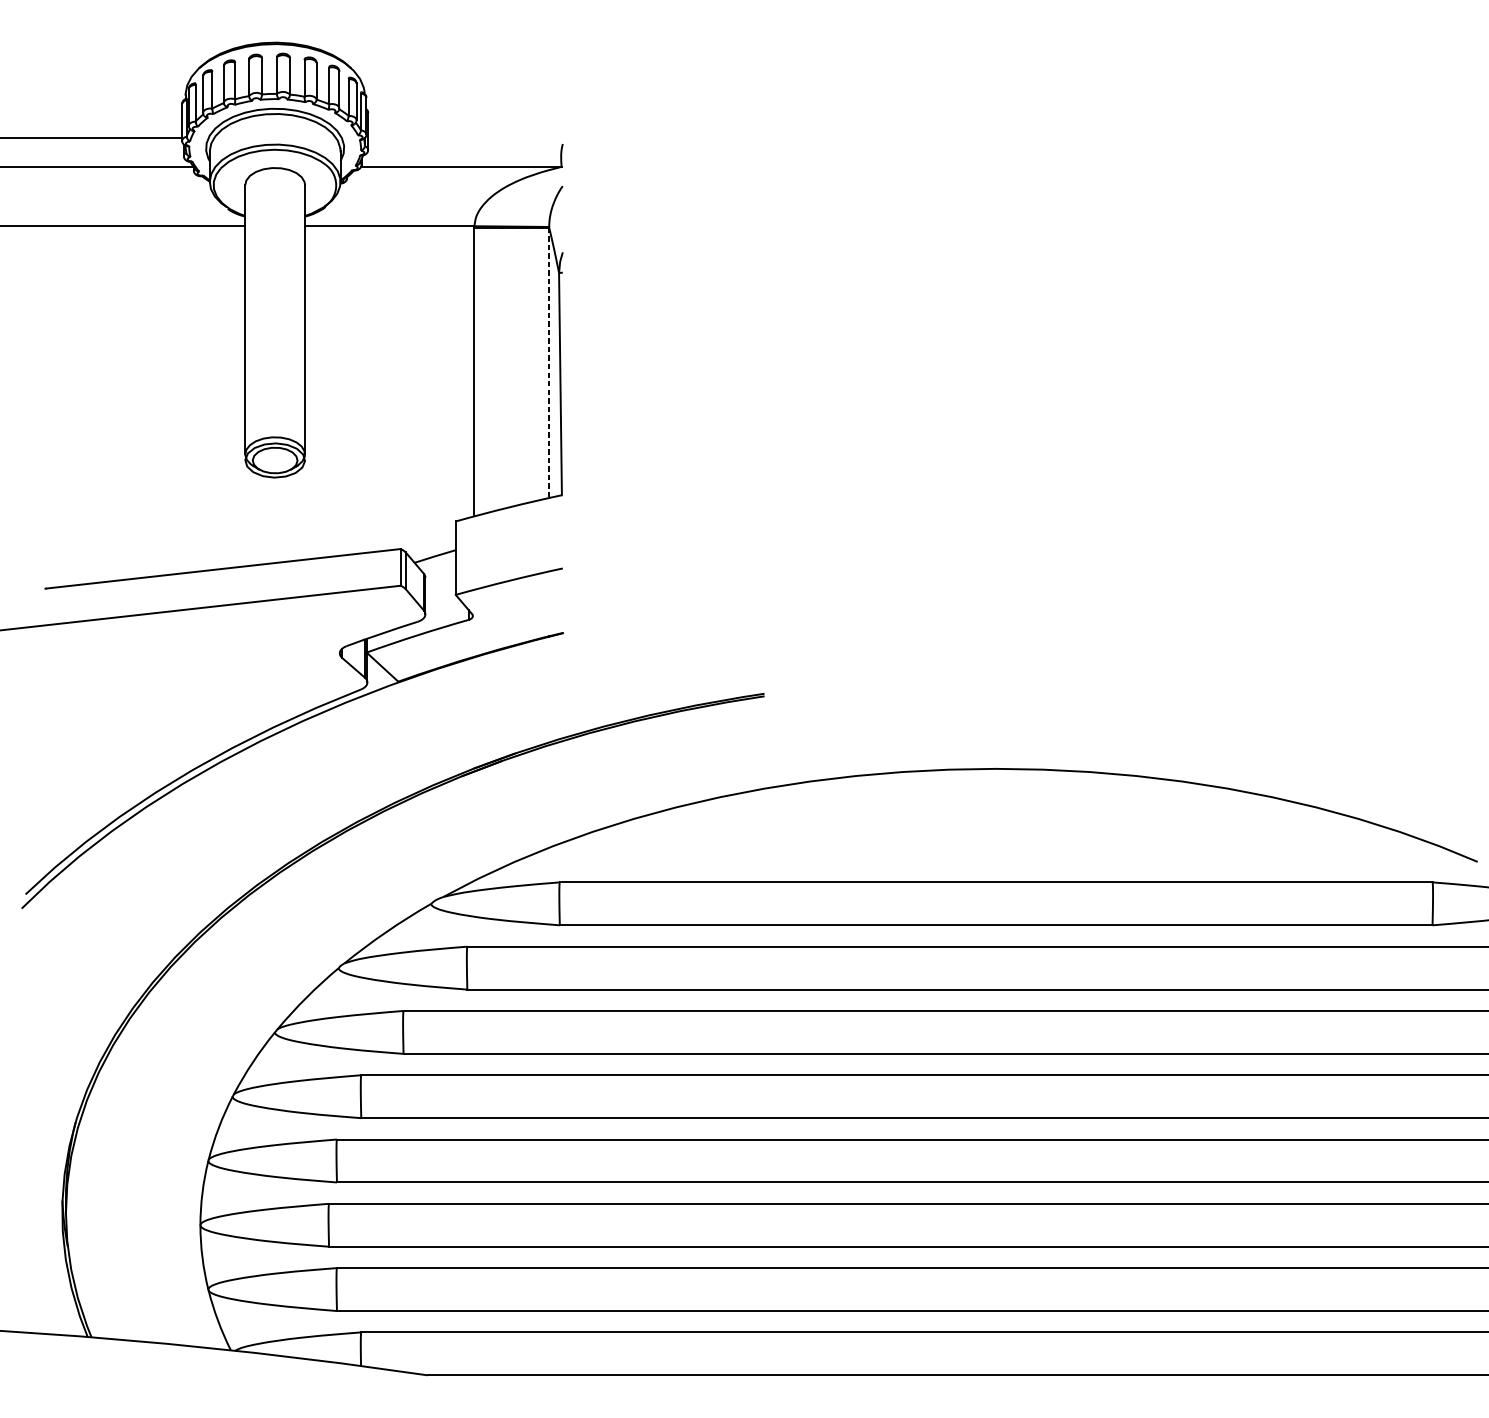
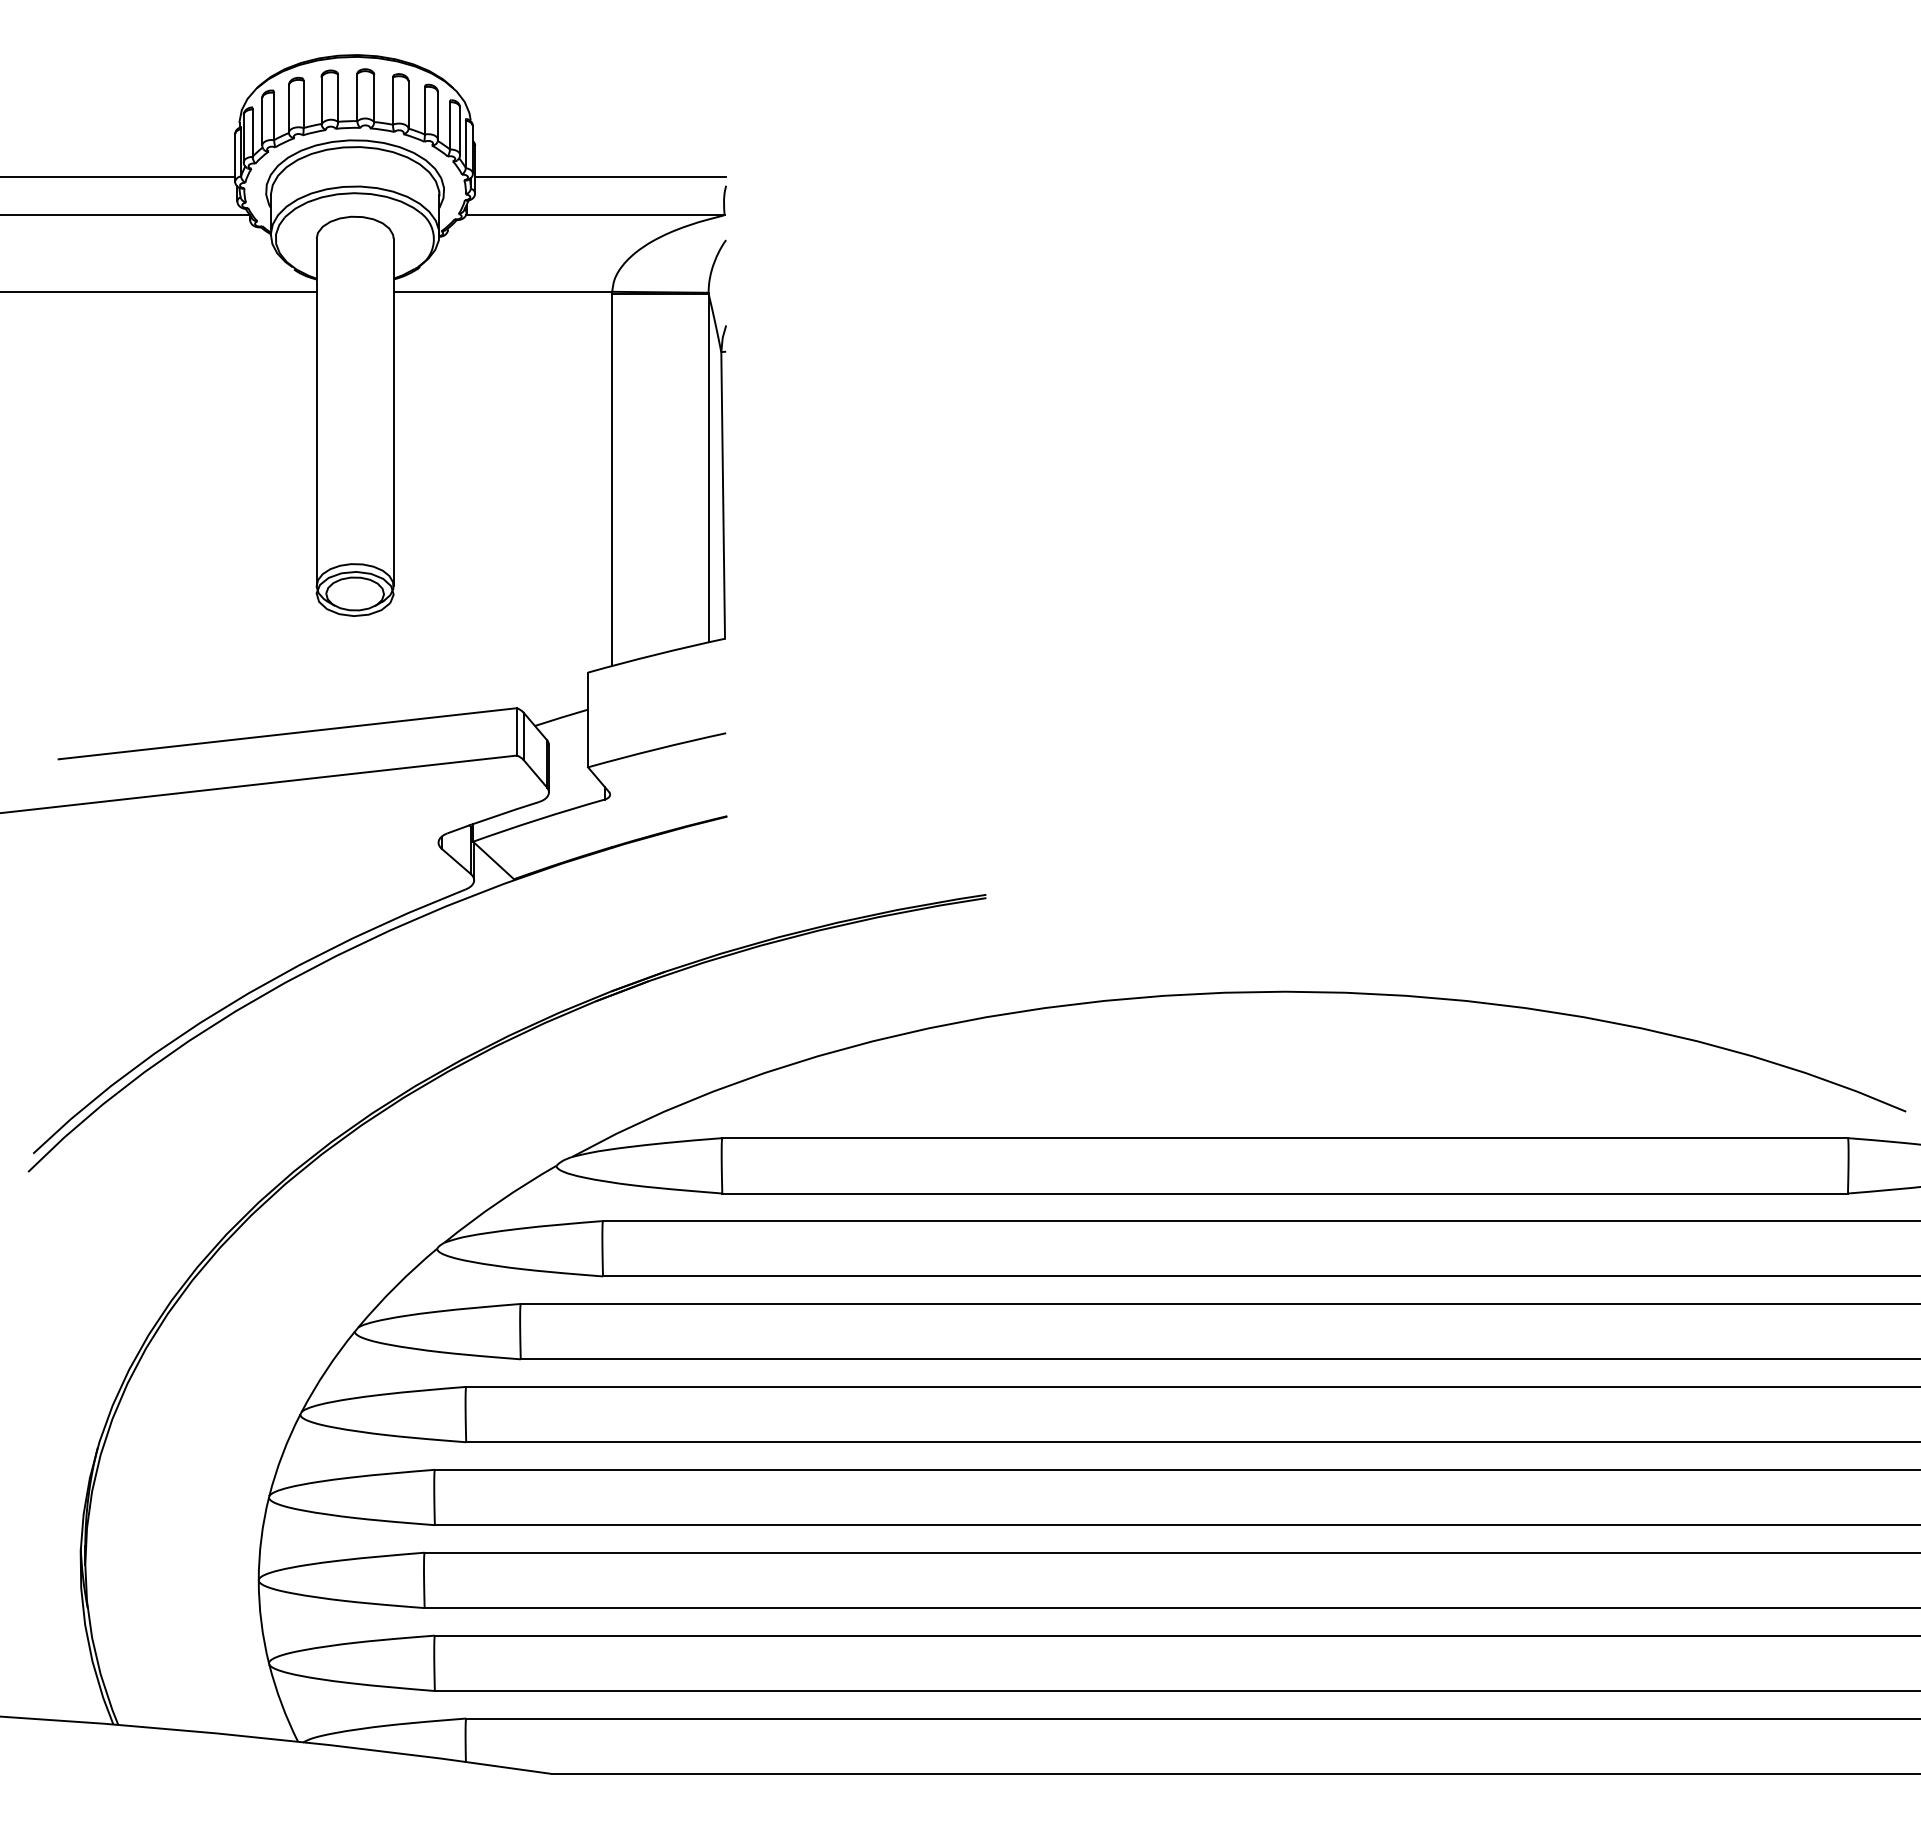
line: (465, 137) -> (600, 177), added
line: (549, 363) -> (708, 468), dashed -> solid

